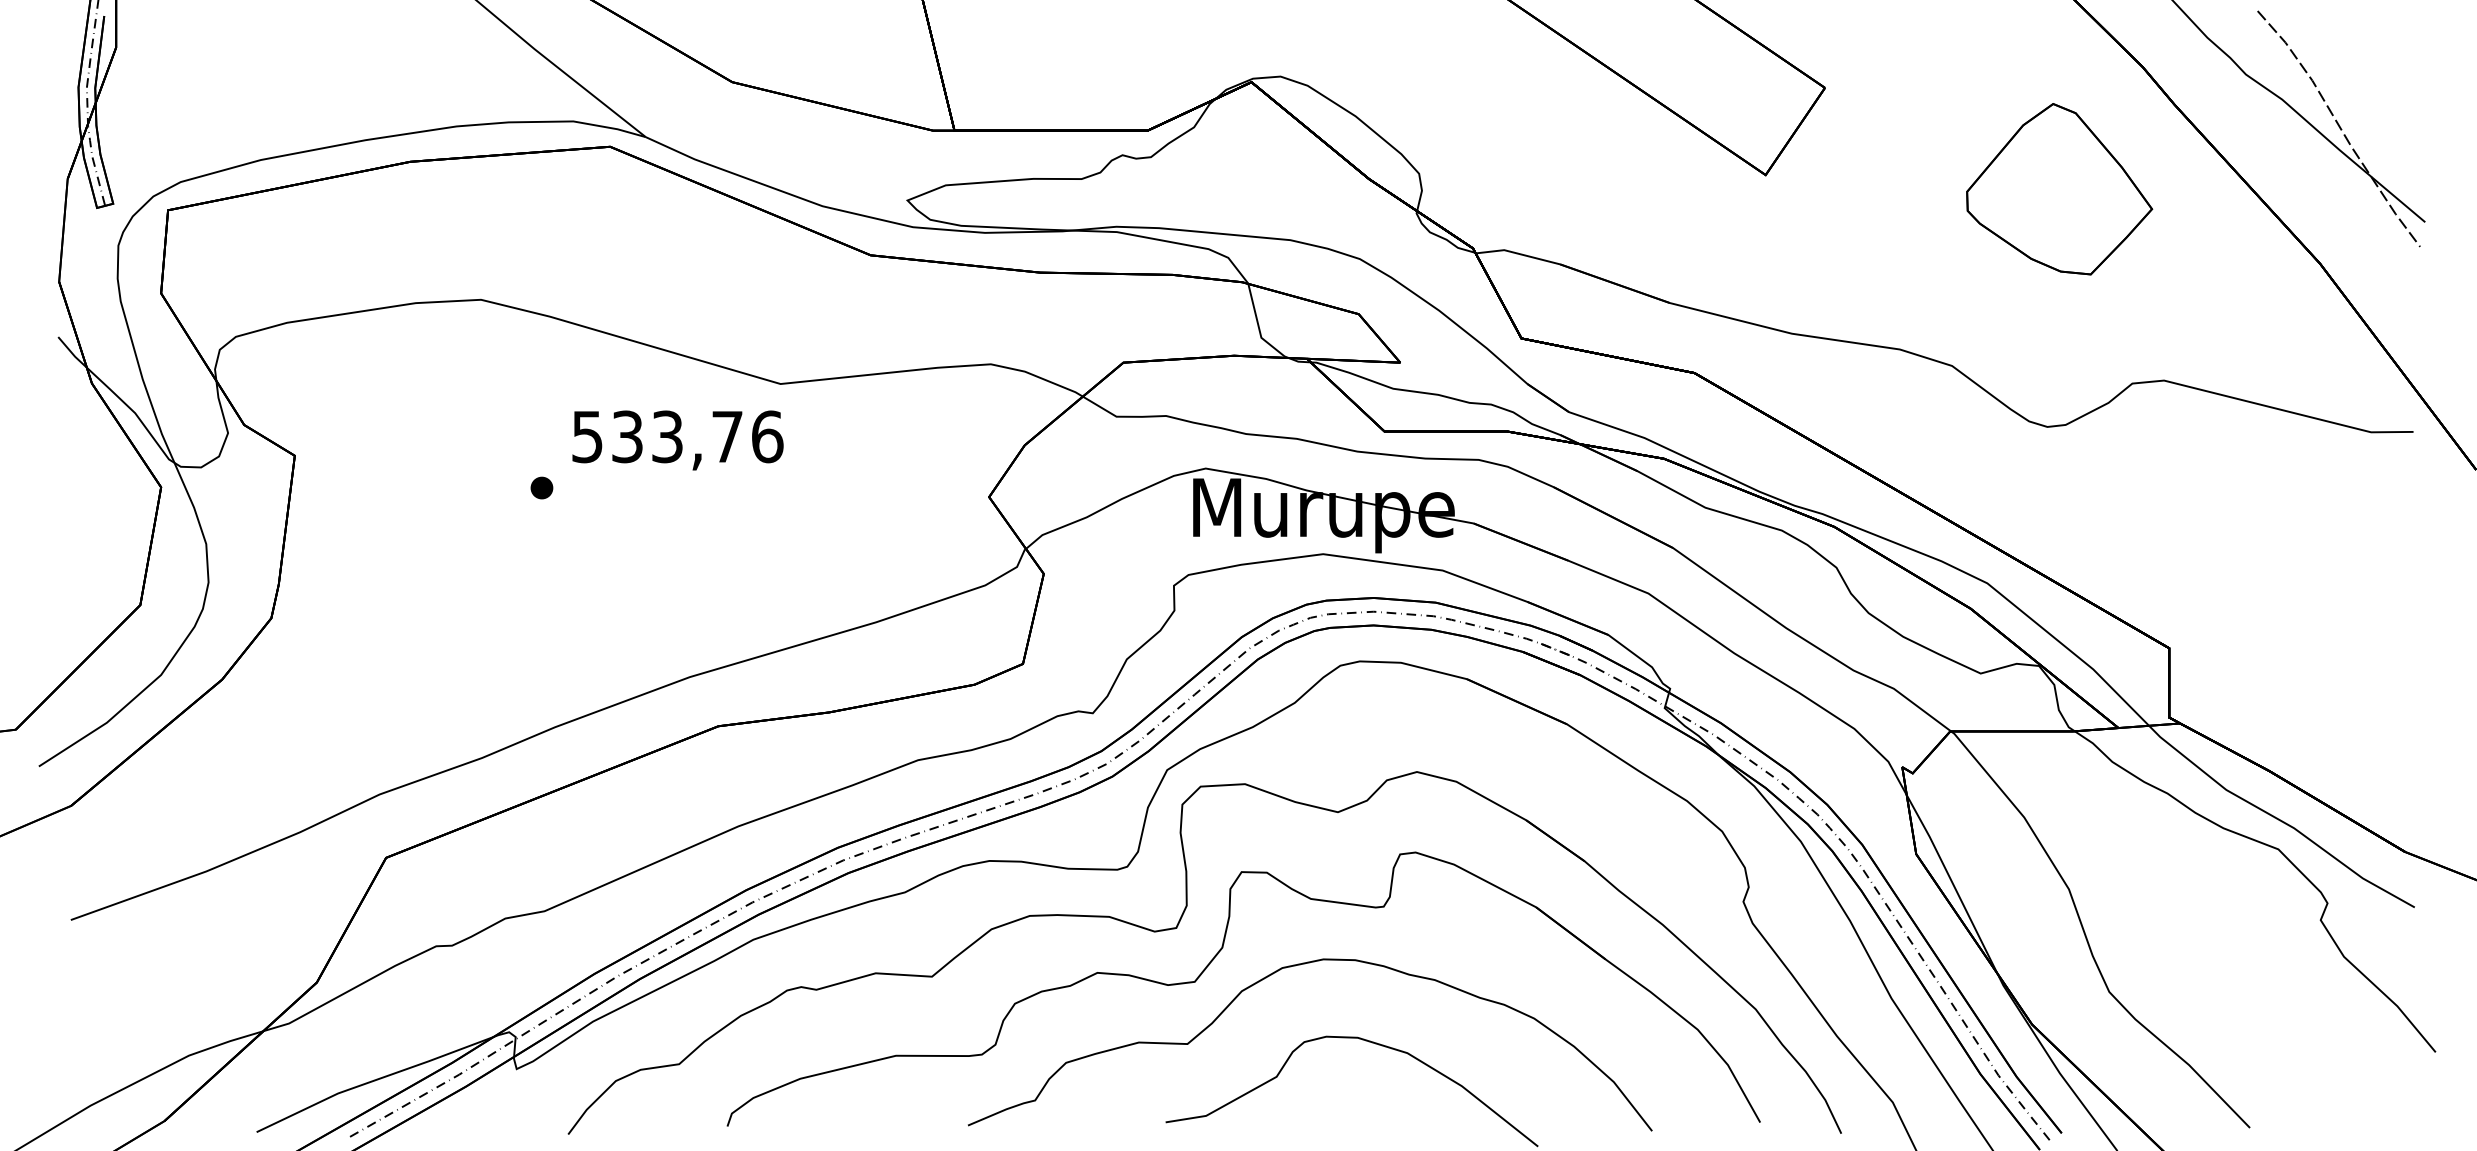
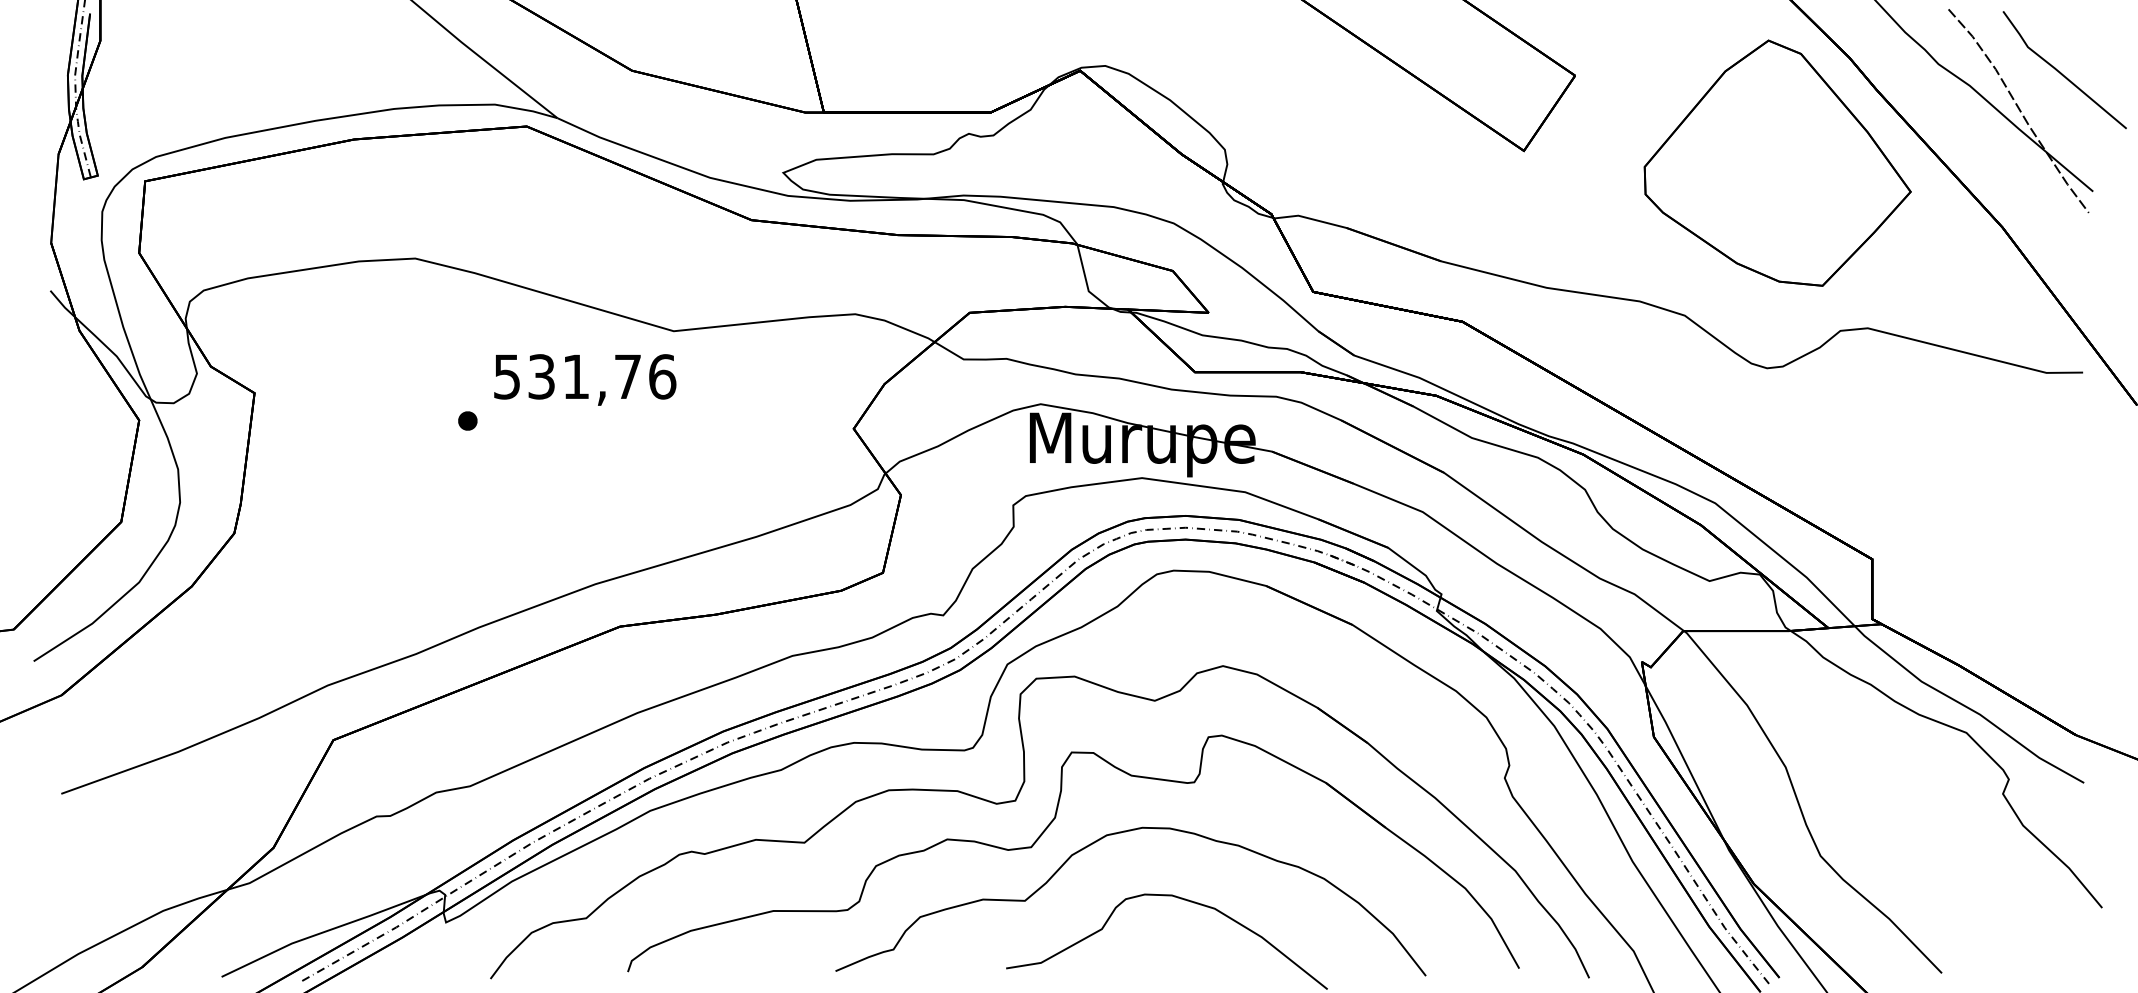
line: (2388, 84) -> (2061, 72), added
part: (2059, 188) -> (1777, 162), size x1.67
text: (667, 436) -> (576, 376), 533,76 -> 531,76

